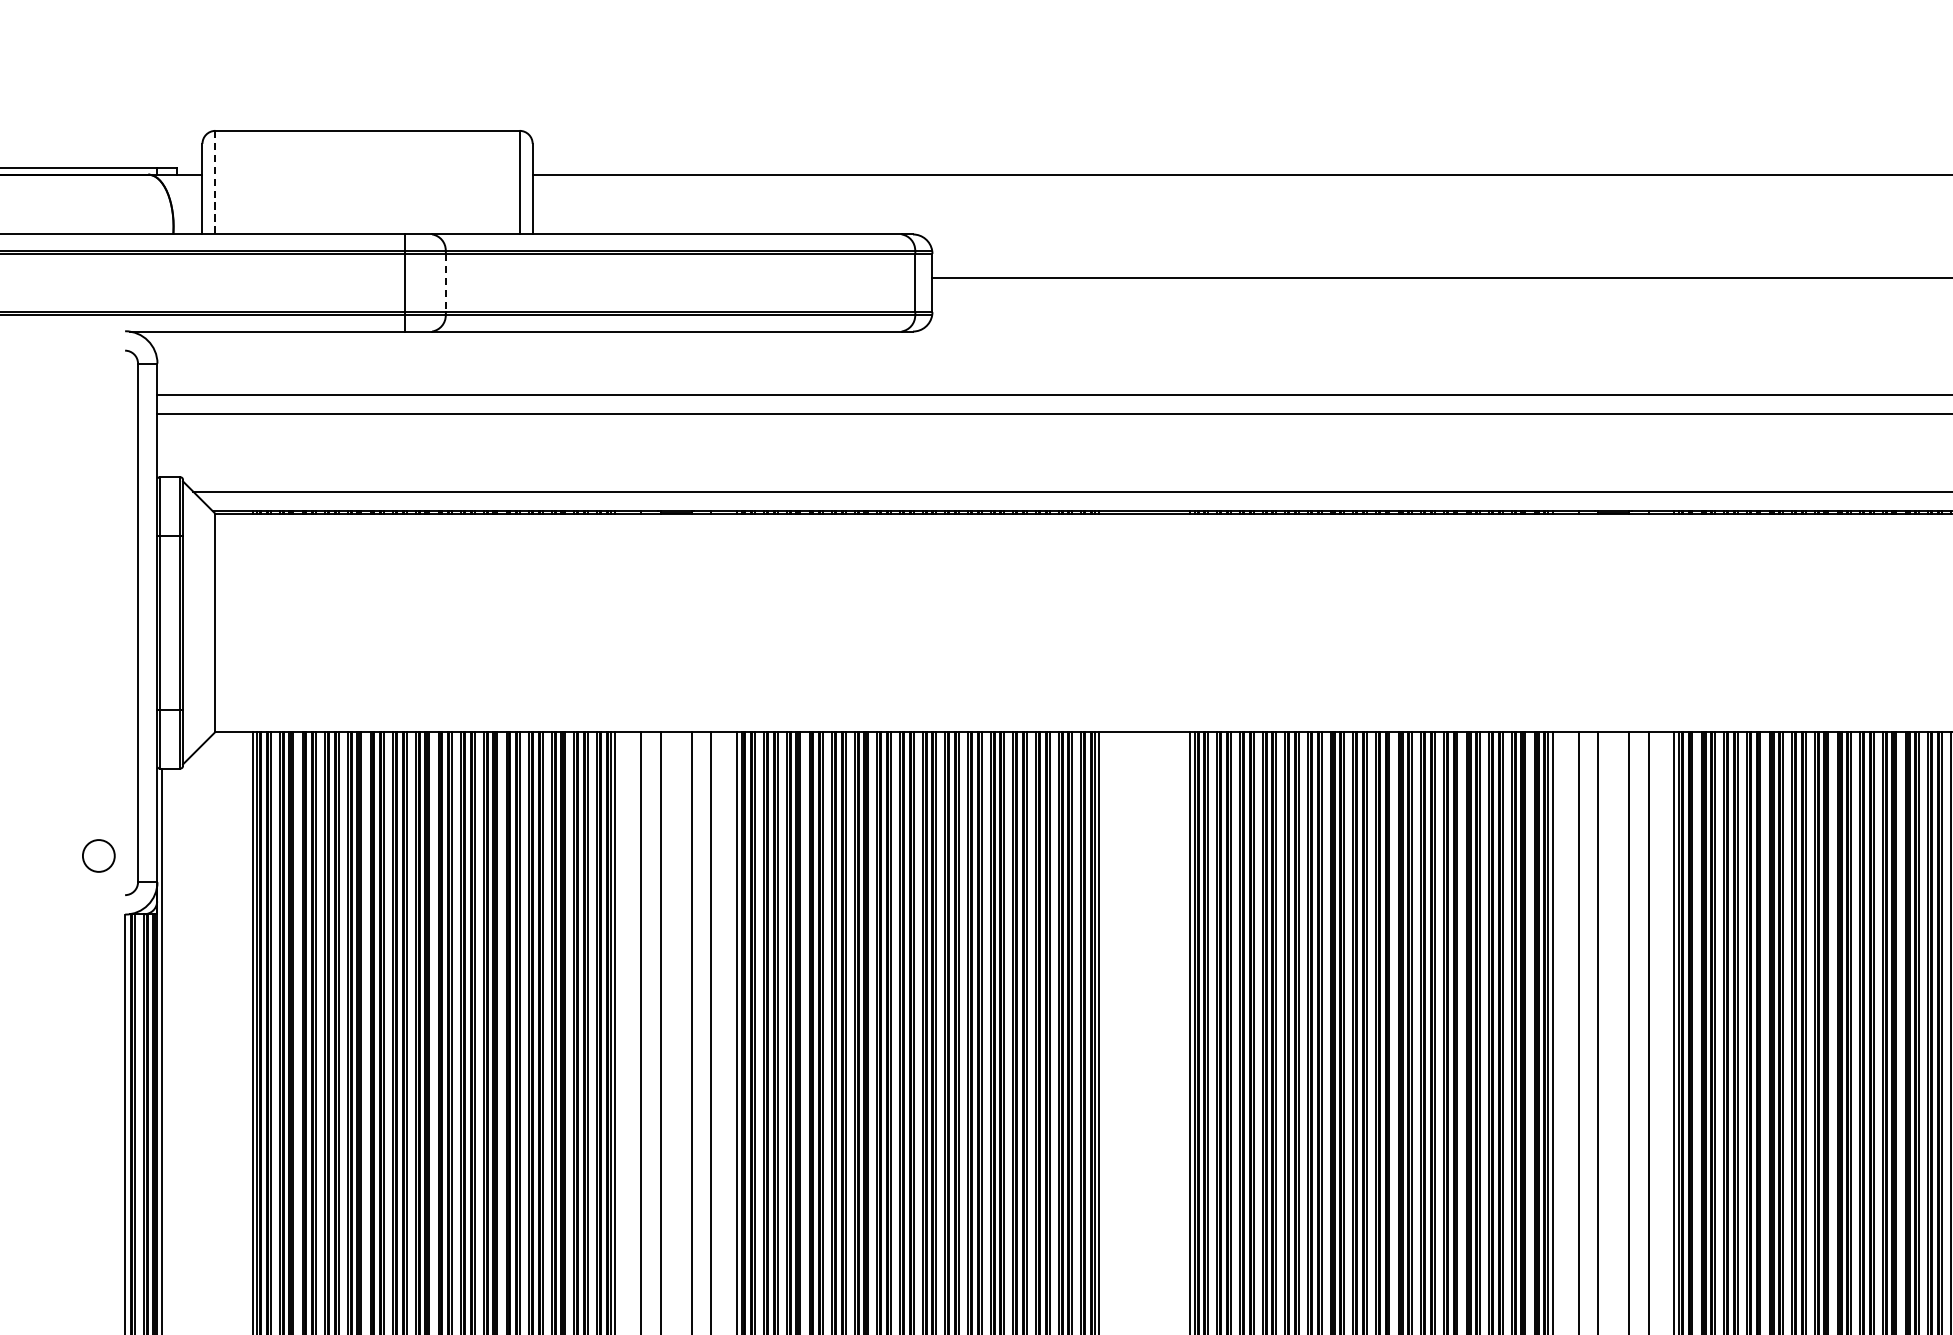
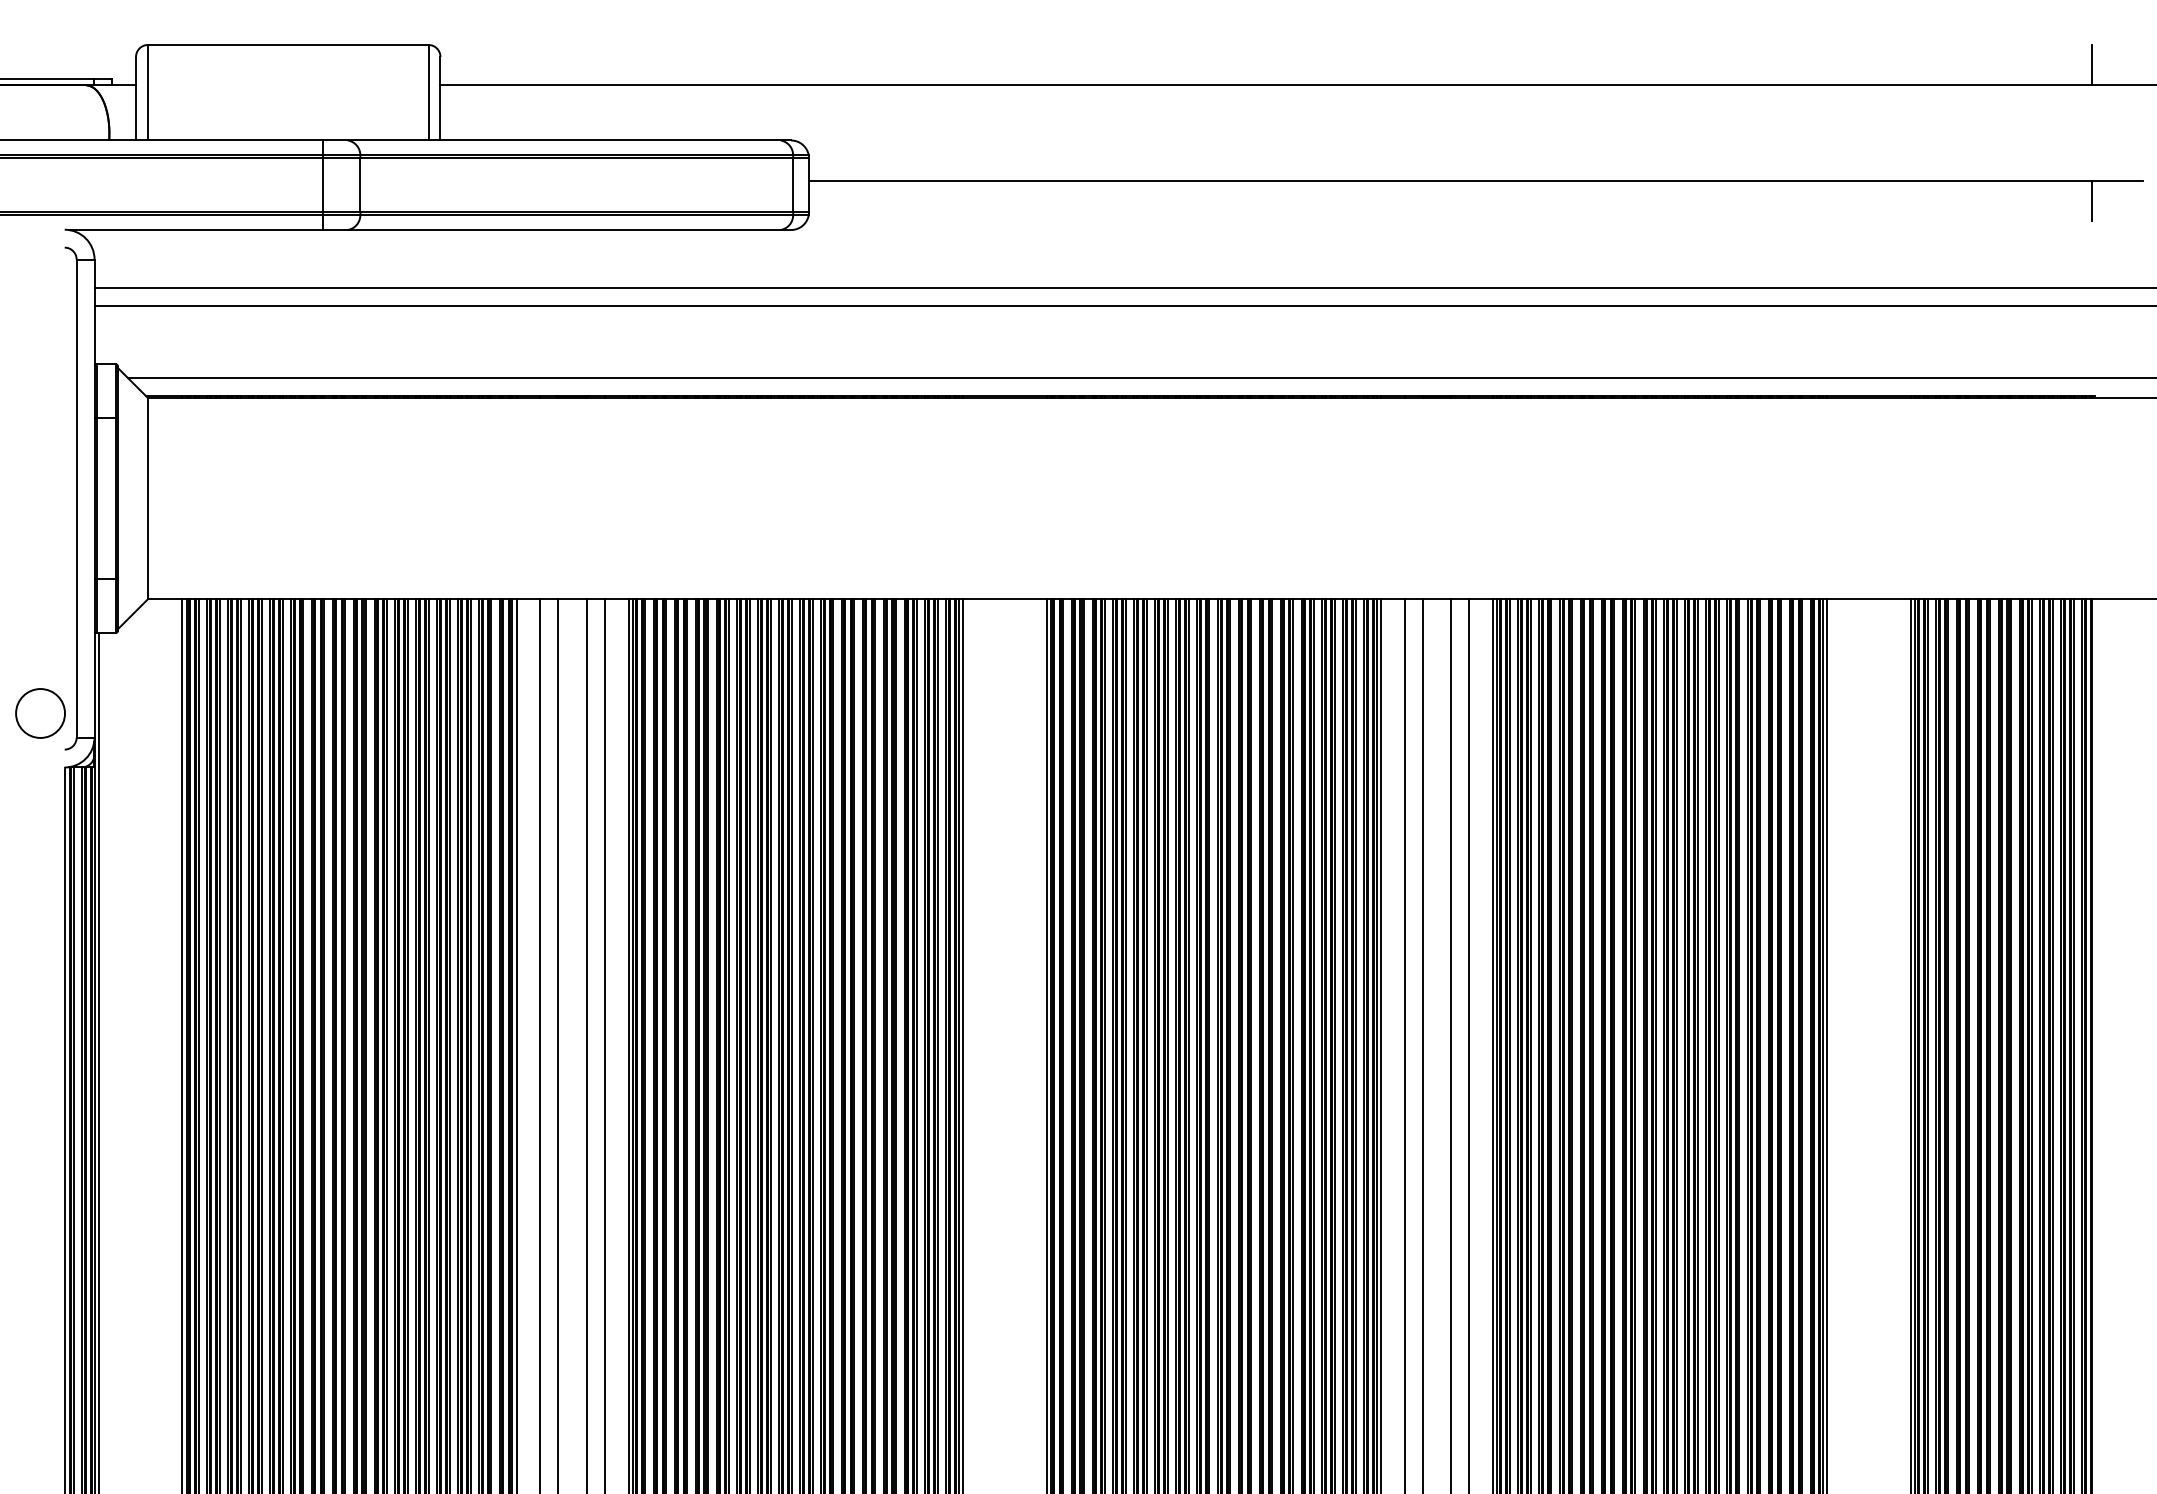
line: (214, 182) -> (147, 92), dashed -> solid
line: (445, 283) -> (360, 185), dashed -> solid
circle: (98, 855) -> (40, 713), size x1.67

